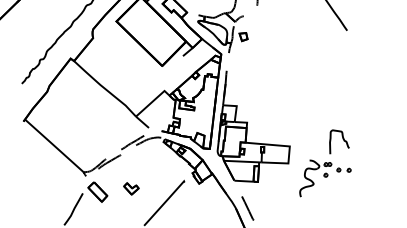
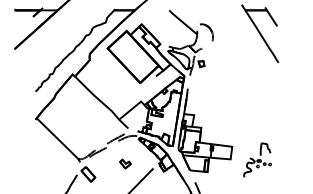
part: (324, 162) -> (257, 159), size x0.7
part: (131, 188) -> (125, 163), moved

